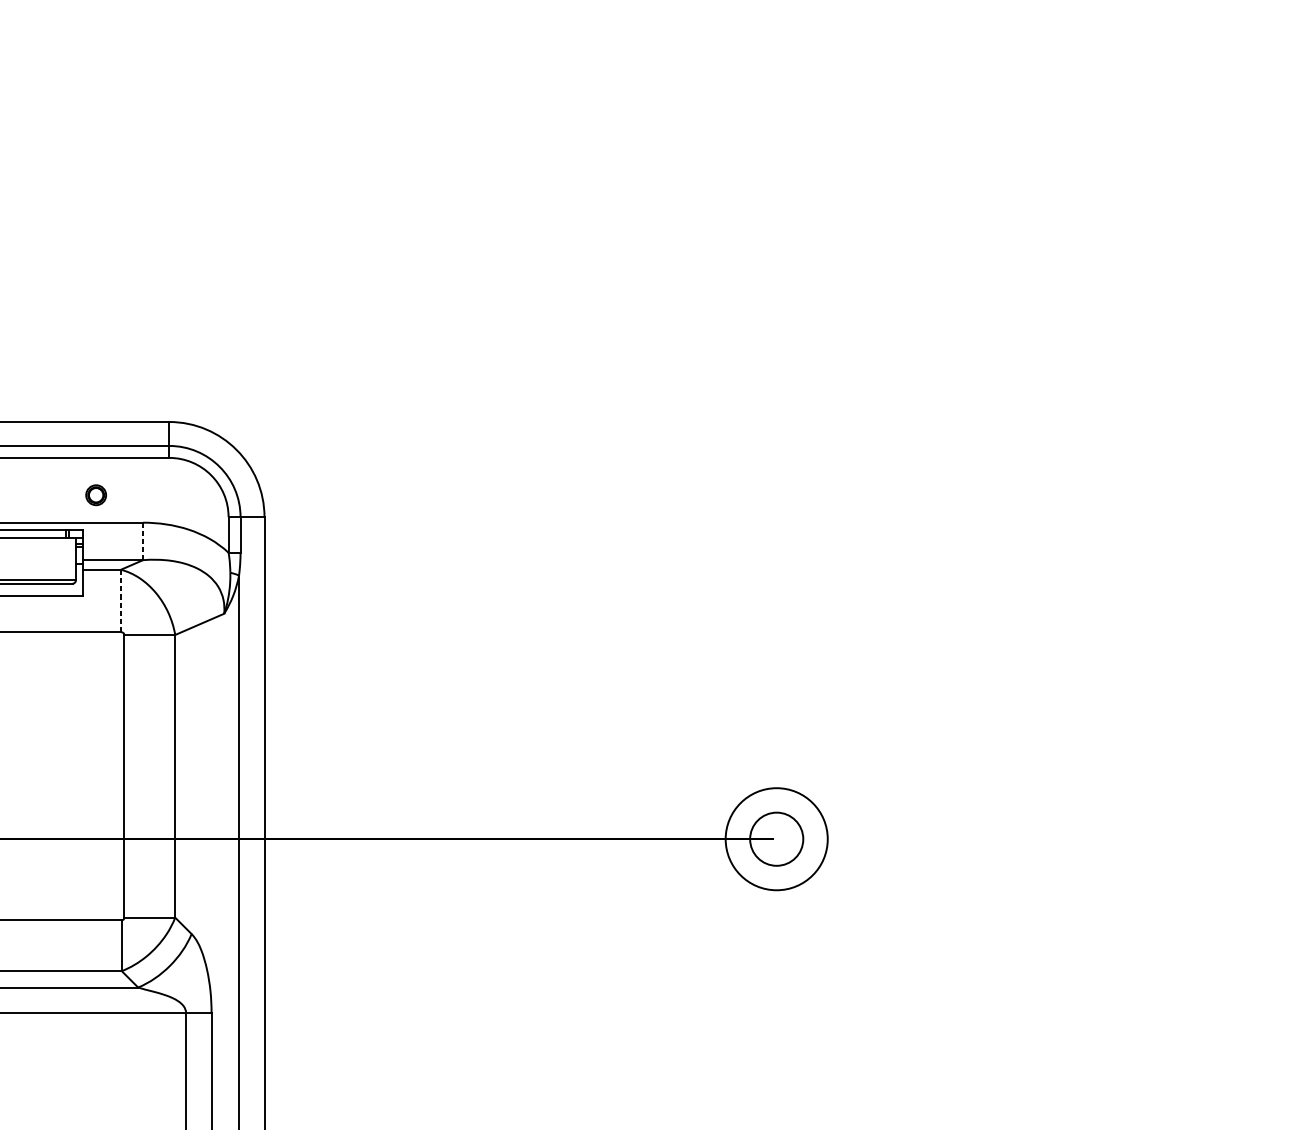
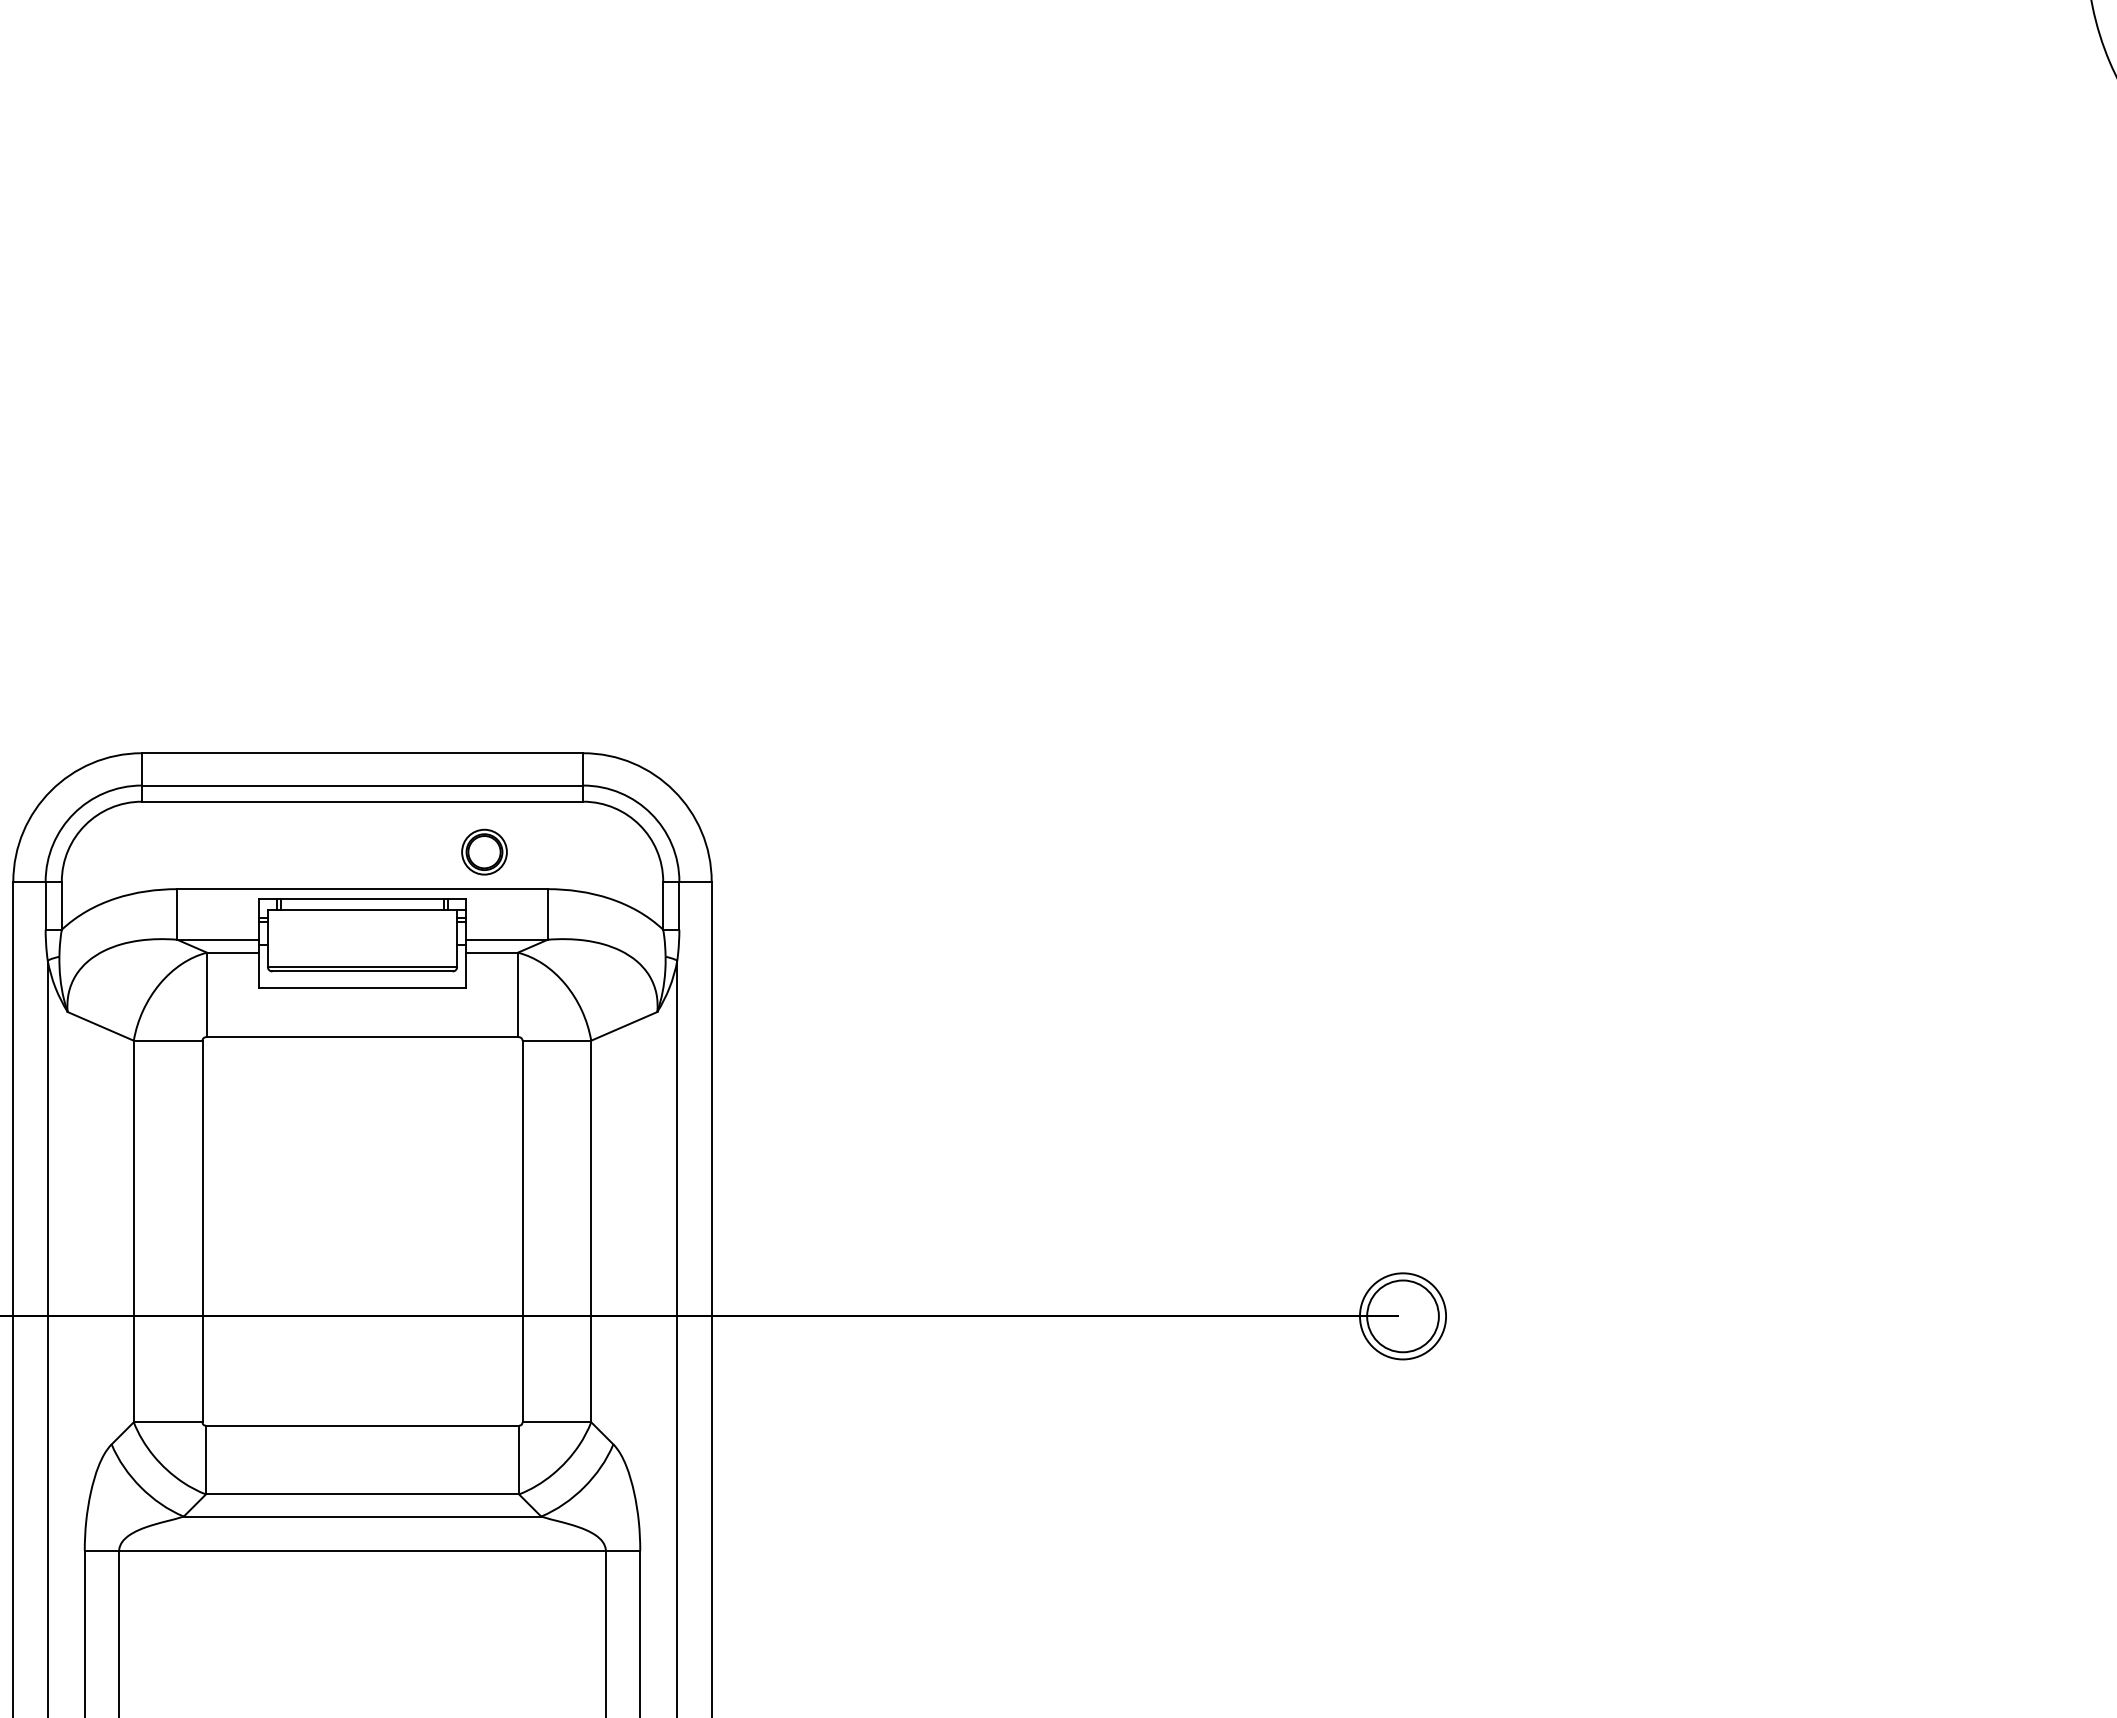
part: (96, 494) -> (484, 851), size x1.67
line: (142, 540) -> (547, 913), dashed -> solid
line: (120, 600) -> (517, 994), dashed -> solid
circle: (776, 839) -> (1402, 1316), size x0.62

